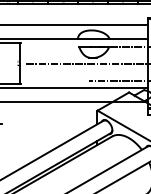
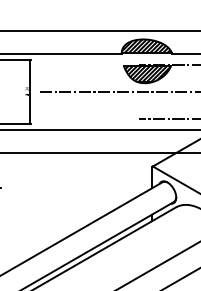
hatch: (93, 34) -> (146, 45), added
hatch: (93, 52) -> (146, 74), added

